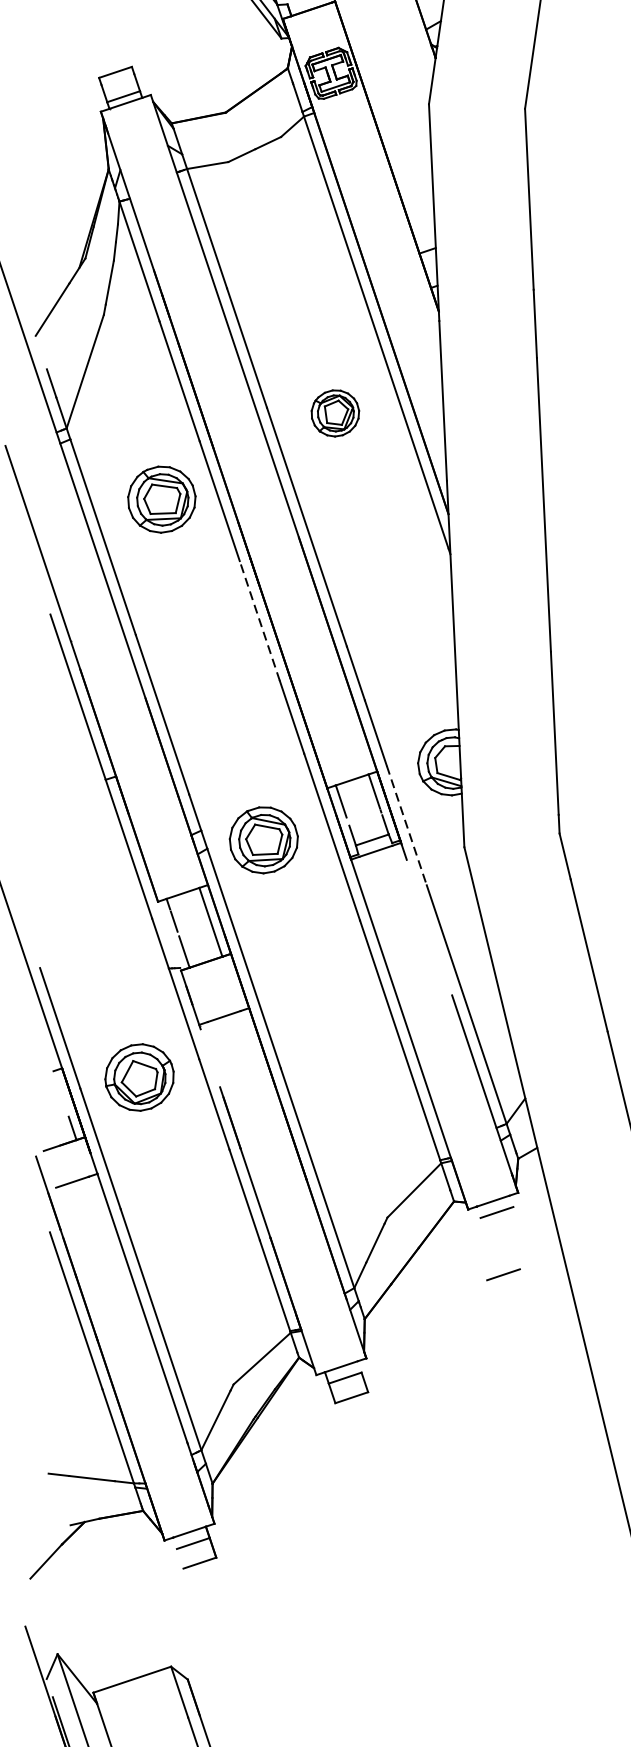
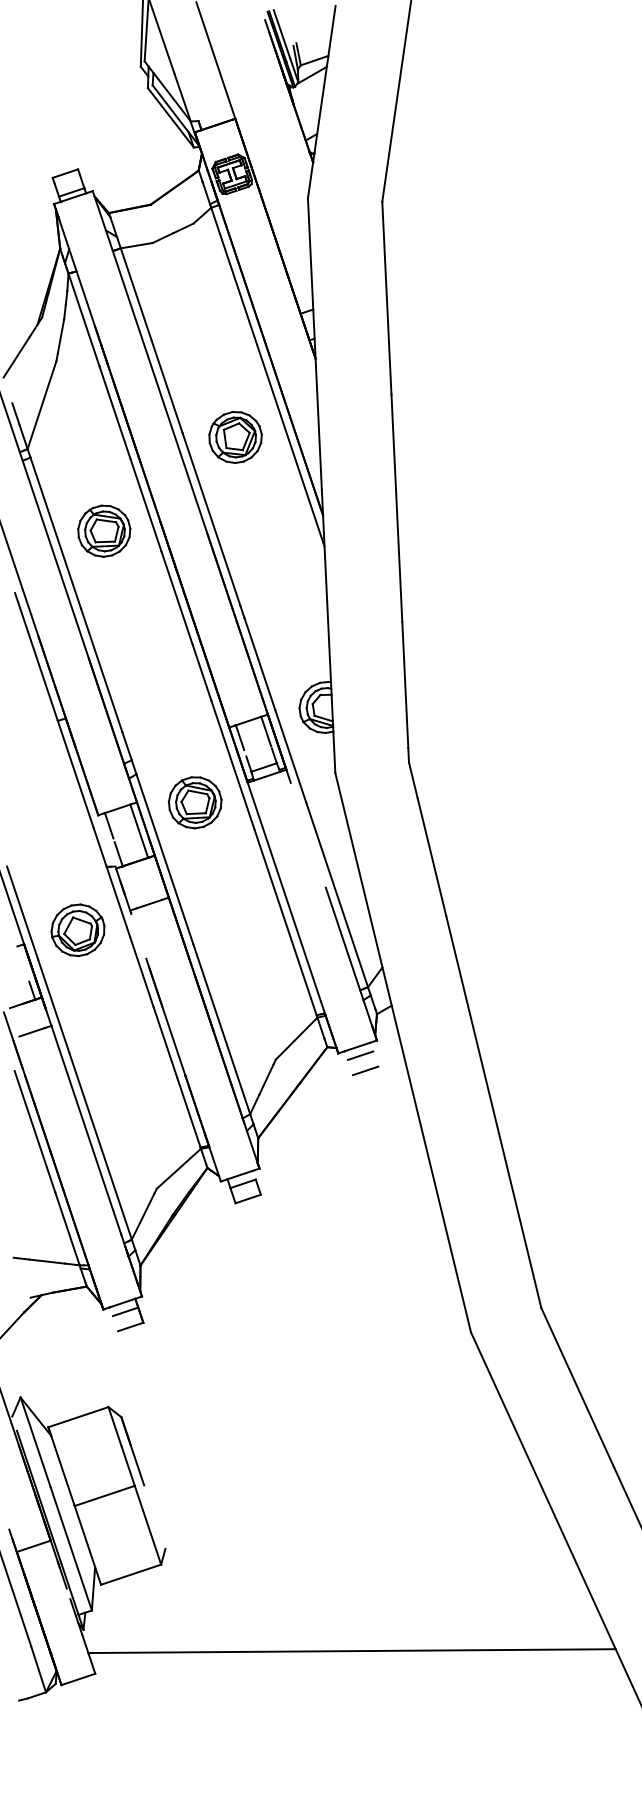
part: (335, 413) -> (235, 437), size x1.43
part: (162, 498) -> (104, 530), moved
line: (260, 621) -> (177, 598), dashed -> solid
line: (406, 825) -> (290, 756), dashed -> solid
part: (262, 839) -> (194, 802), moved
part: (138, 1077) -> (77, 930), moved
line: (503, 1274) -> (365, 1070), moved

